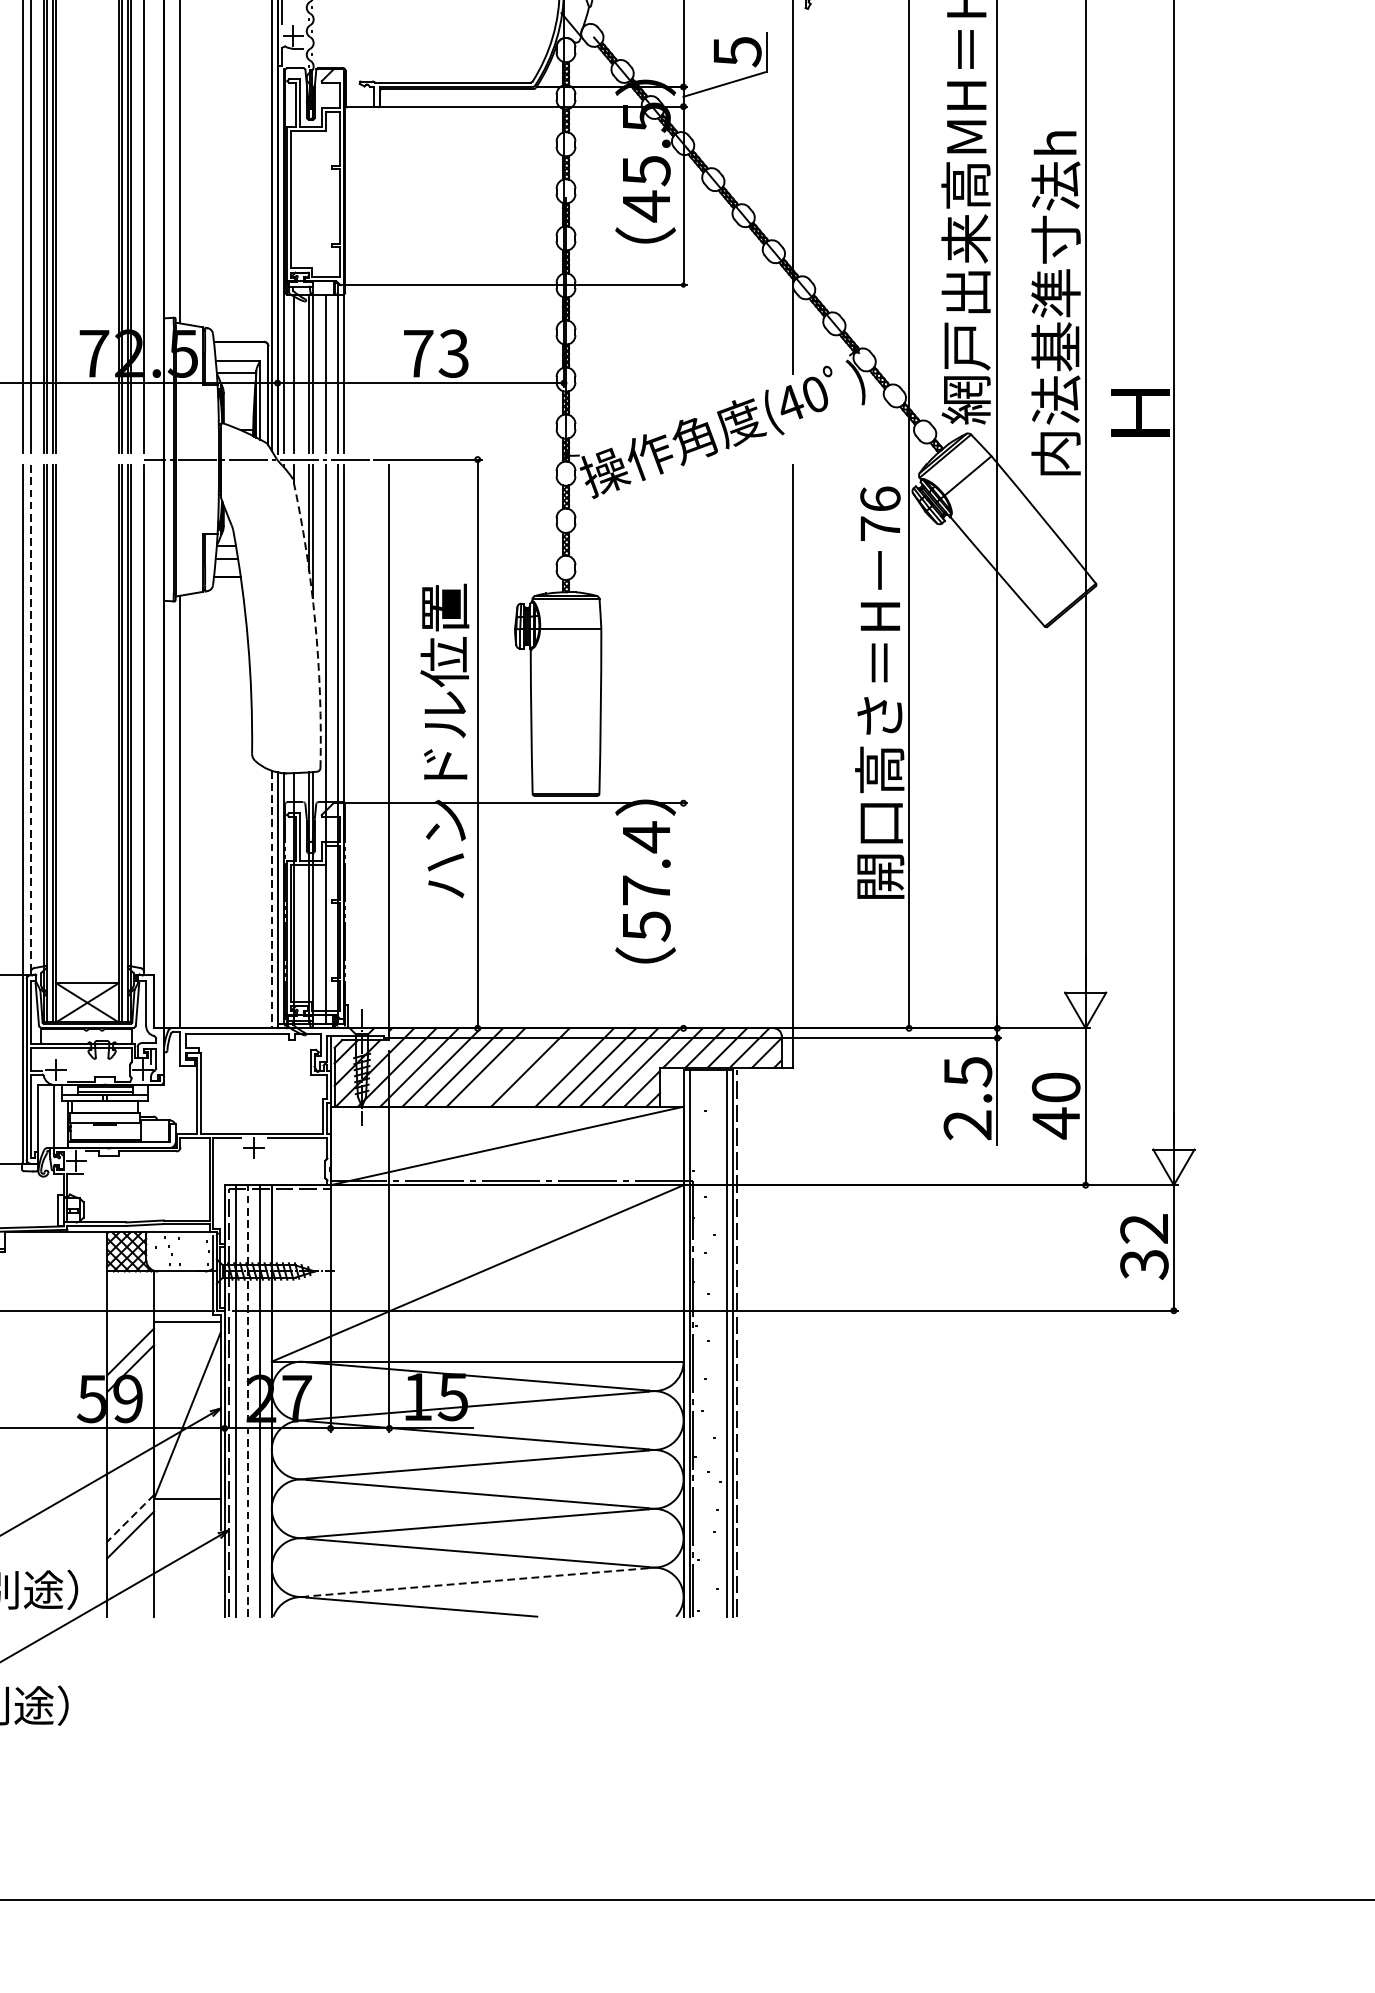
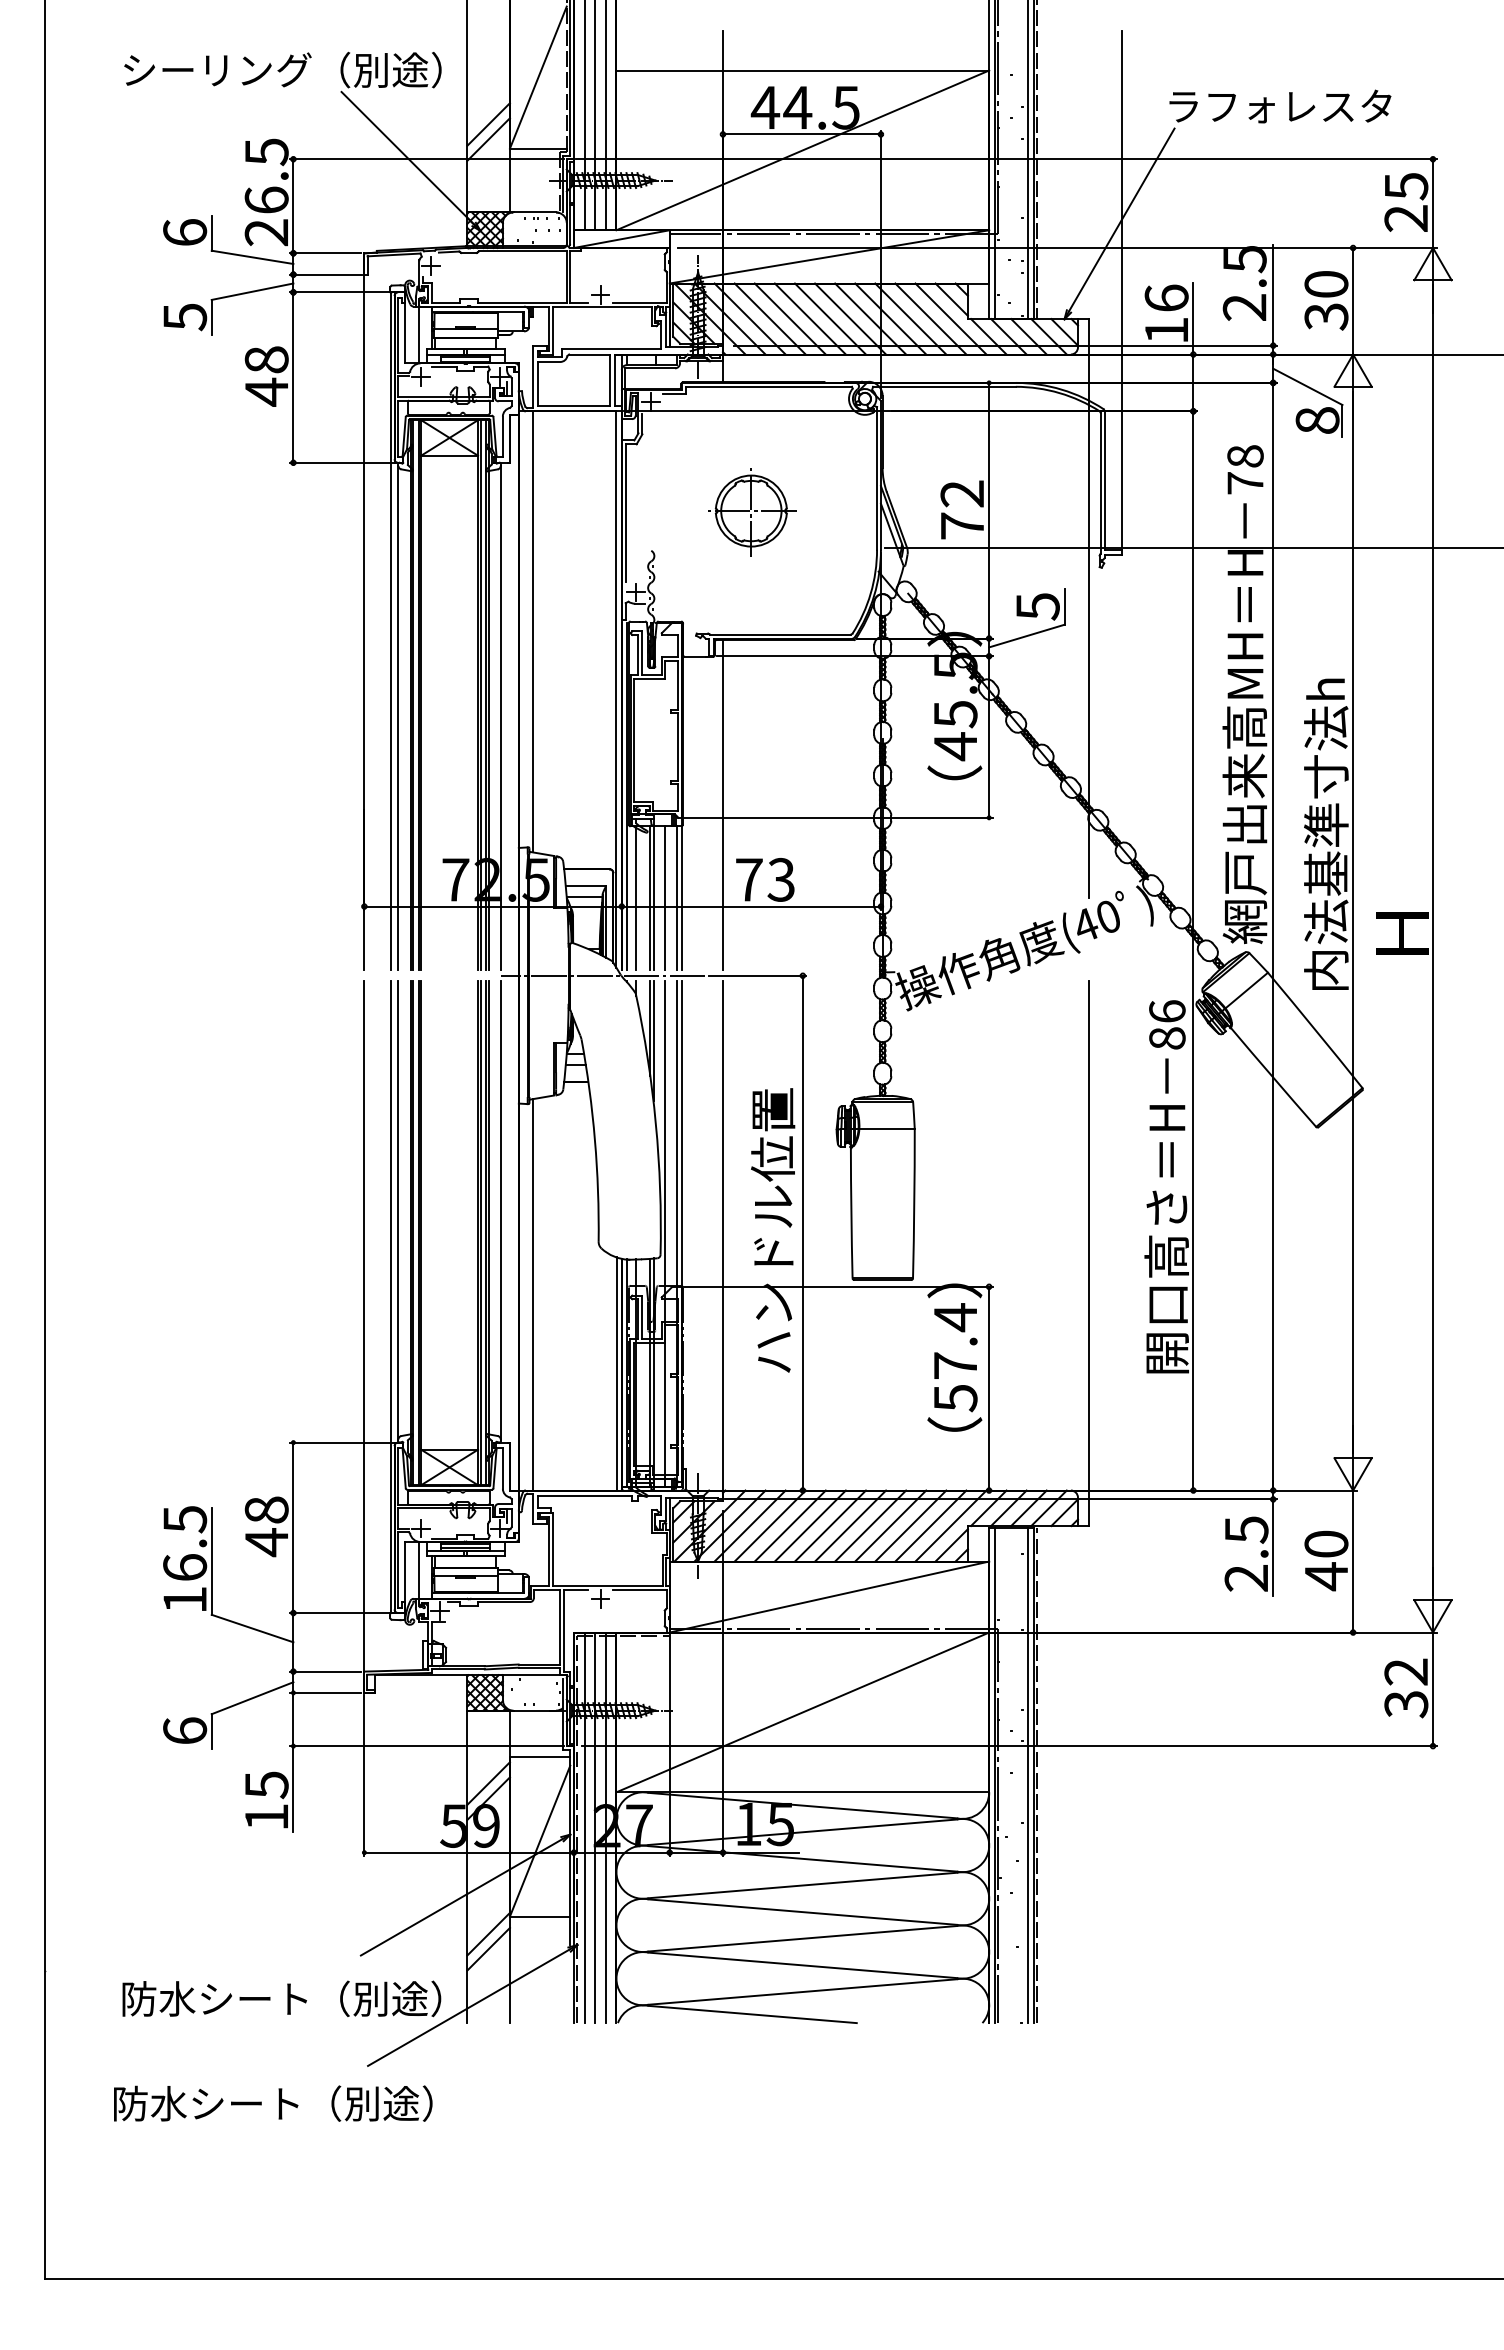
line: (388, 271) -> (722, 805), added
text: (880, 528) -> (1167, 1038), 76 -> 86
arc: (314, 622) -> (655, 1123), dashed -> solid
line: (30, 718) -> (398, 1210), dashed -> solid
line: (271, 900) -> (616, 1374), dashed -> solid
line: (683, 915) -> (989, 1388), added
line: (507, 1066) -> (829, 1525), added
line: (552, 1066) -> (870, 1525), added
line: (248, 1400) -> (595, 1827), dashed -> solid
line: (130, 1518) -> (488, 1934), dashed -> solid
line: (477, 1582) -> (802, 1992), dashed -> solid

